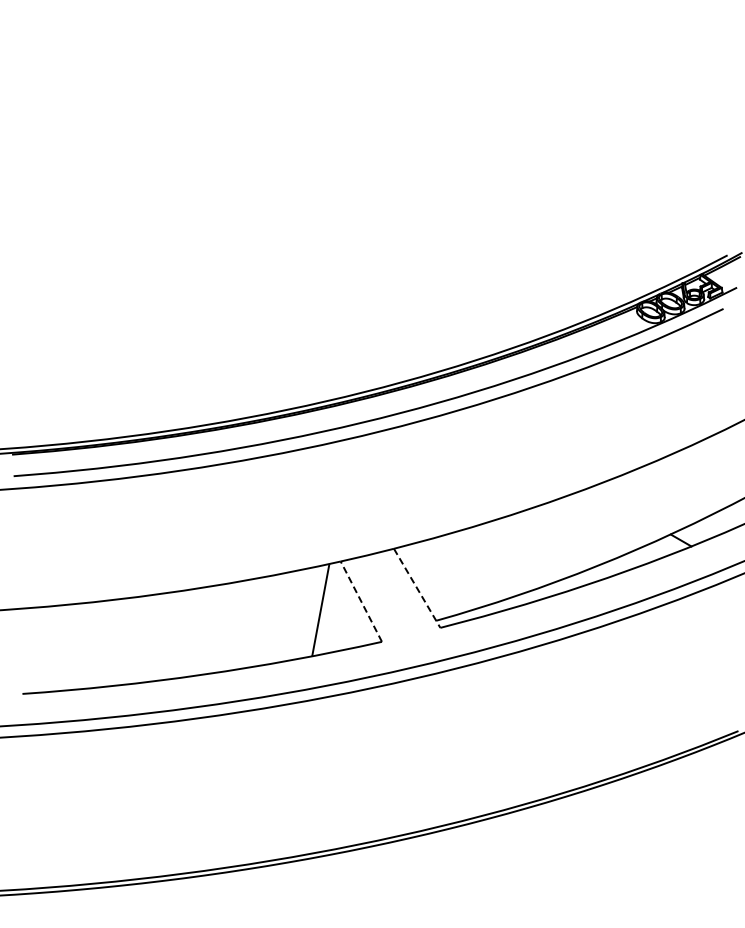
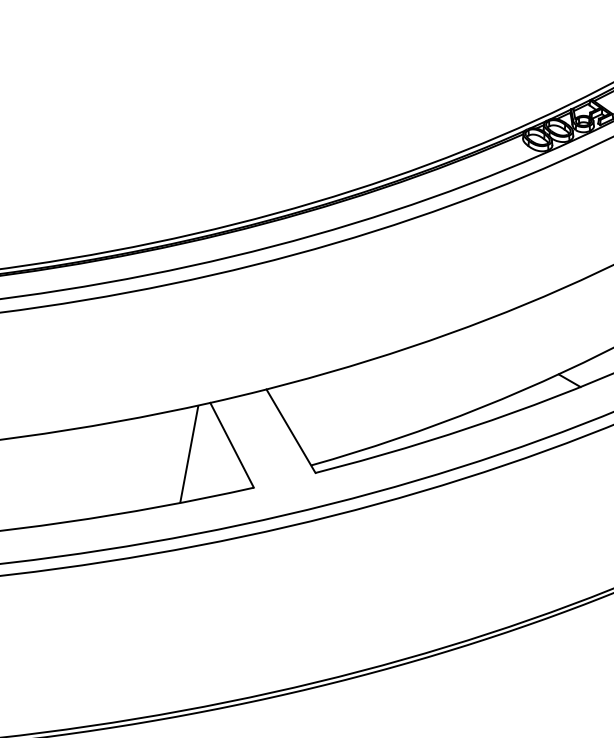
line: (417, 588) -> (291, 431), dashed -> solid
line: (361, 601) -> (232, 445), dashed -> solid

